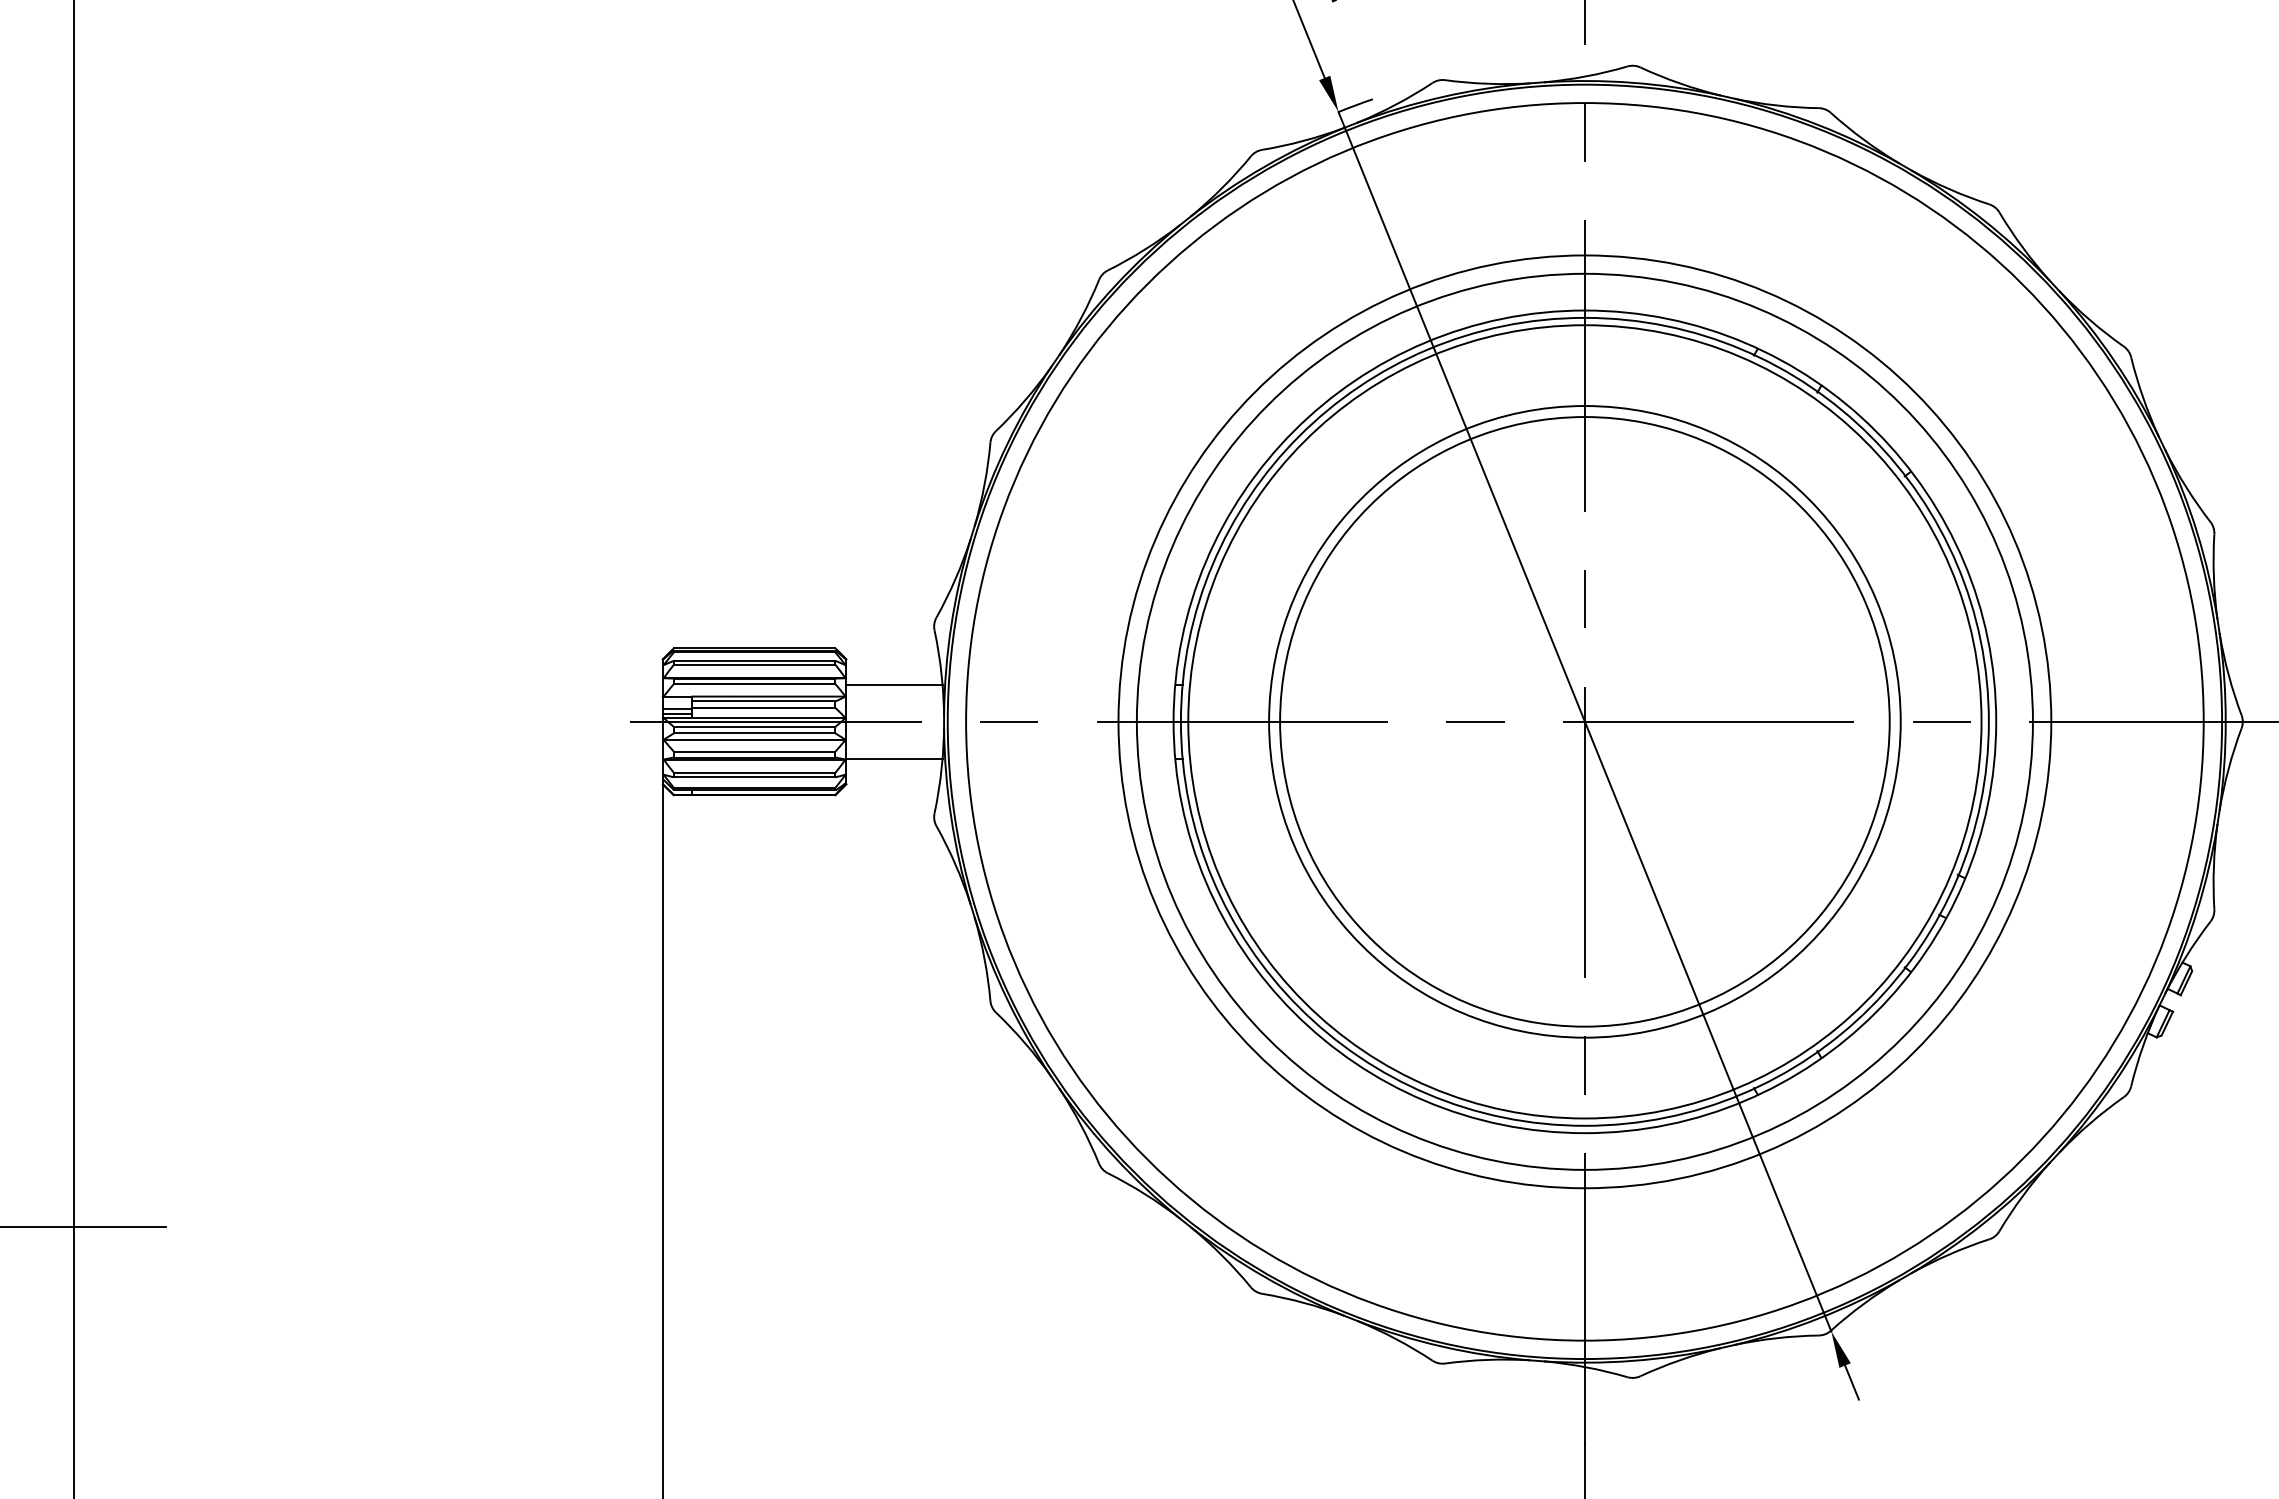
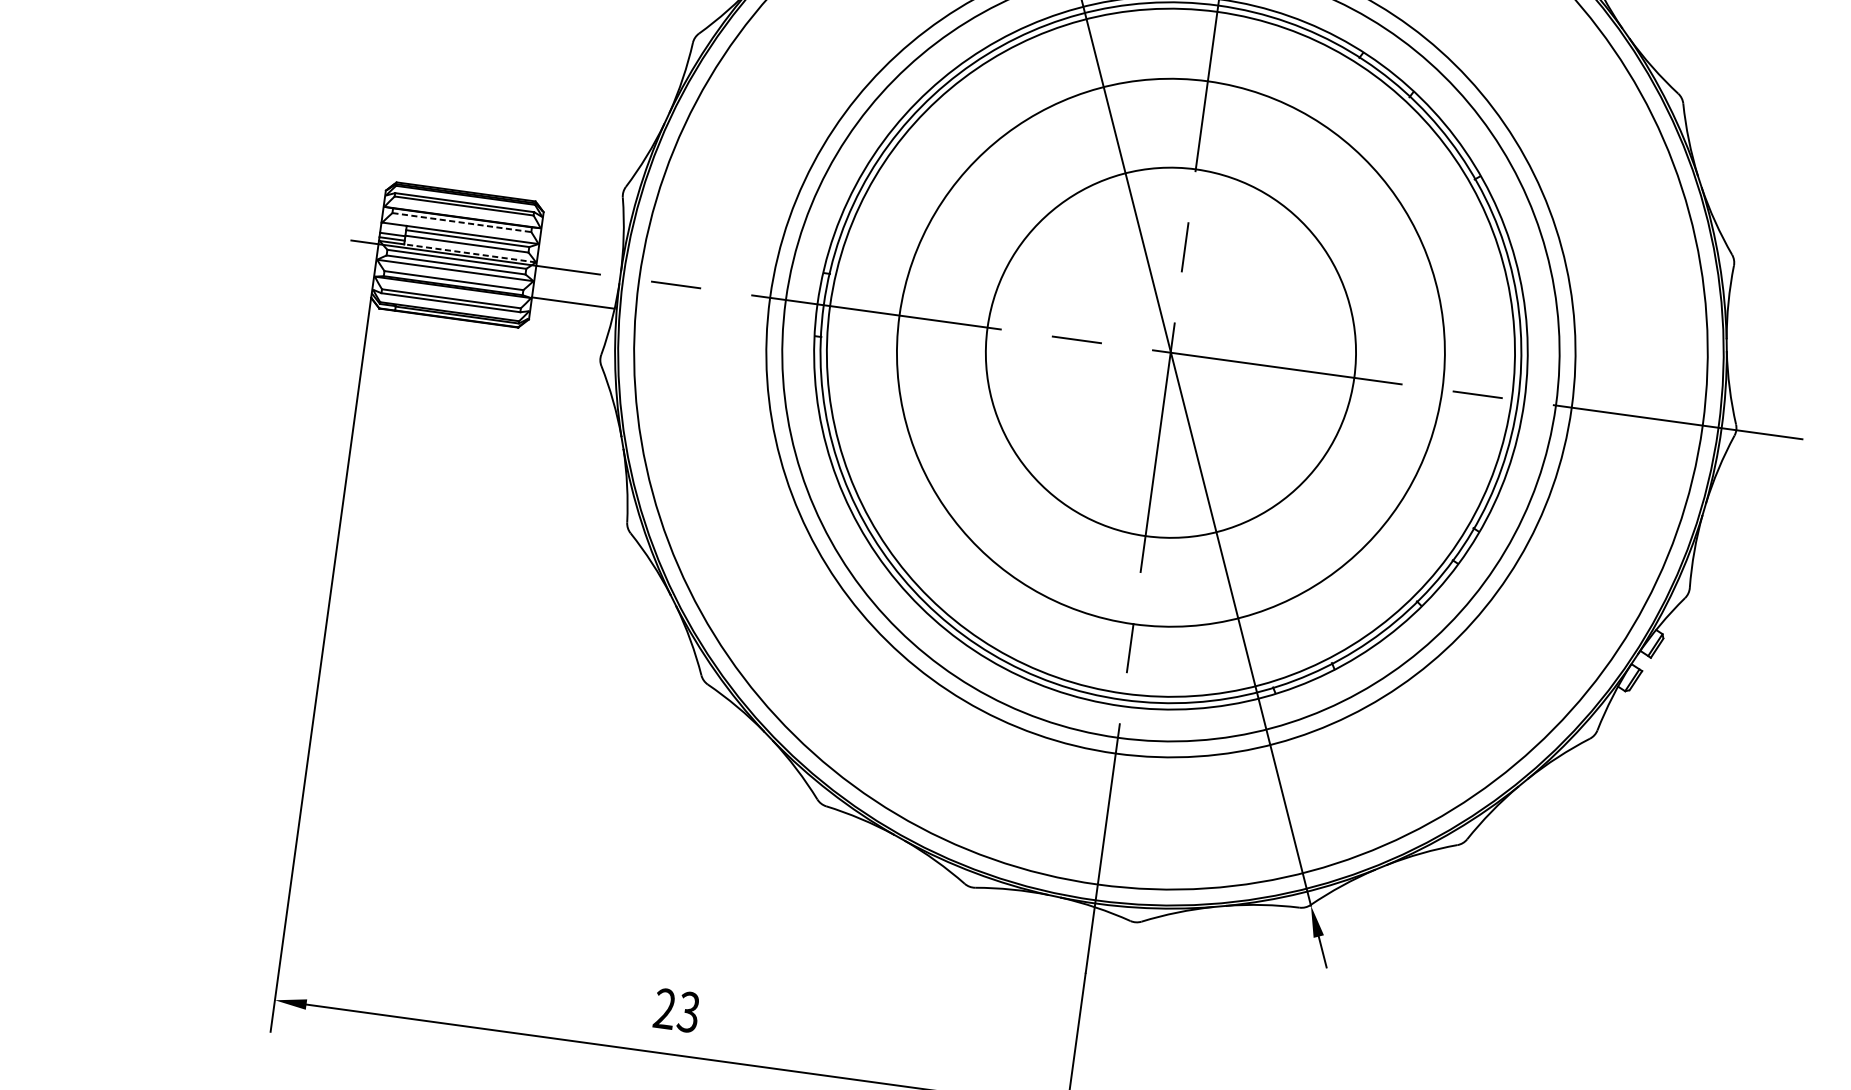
line: (754, 684) -> (461, 222), solid -> dashed
line: (894, 685) -> (581, 240), removed
line: (768, 717) -> (469, 252), solid -> dashed
circle: (1584, 721) -> (1170, 352), size x0.7

